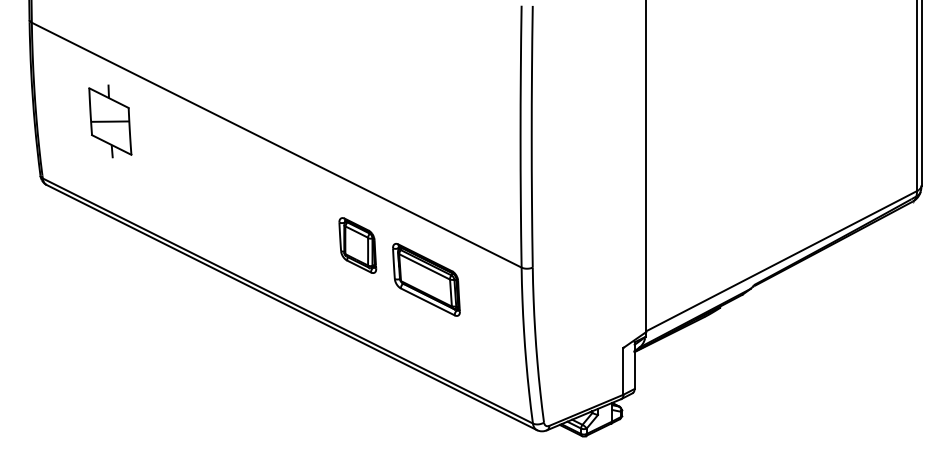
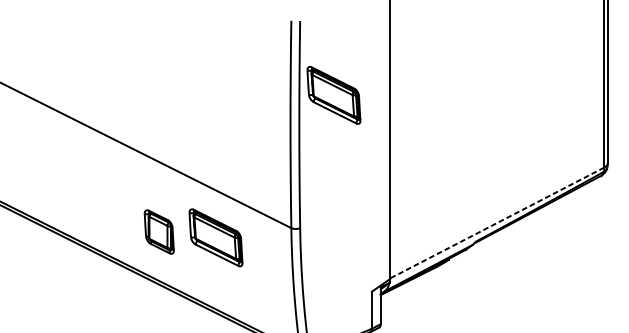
part: (575, 99) -> (333, 95), added
part: (357, 245) -> (159, 232), moved
line: (781, 261) -> (497, 223), solid -> dashed

